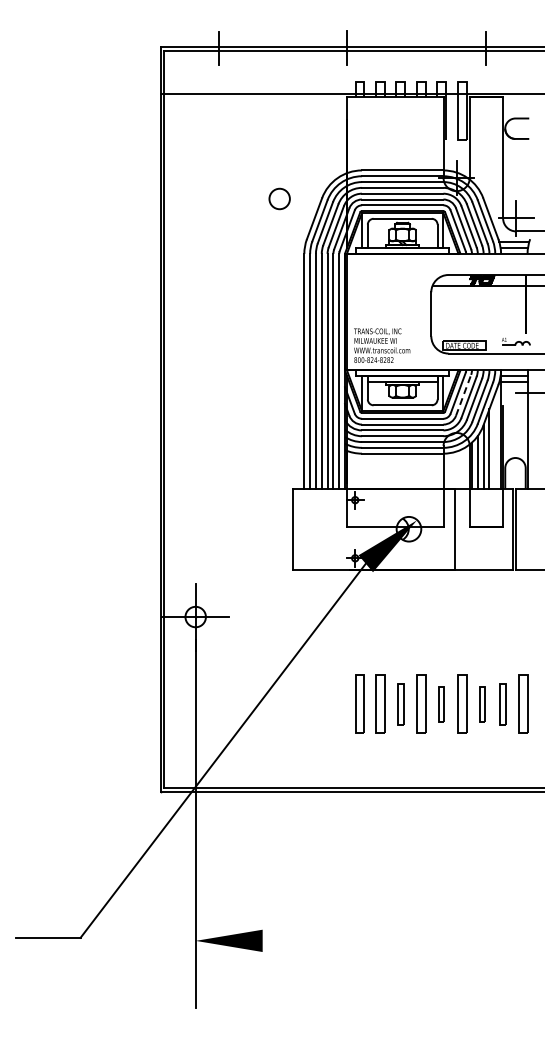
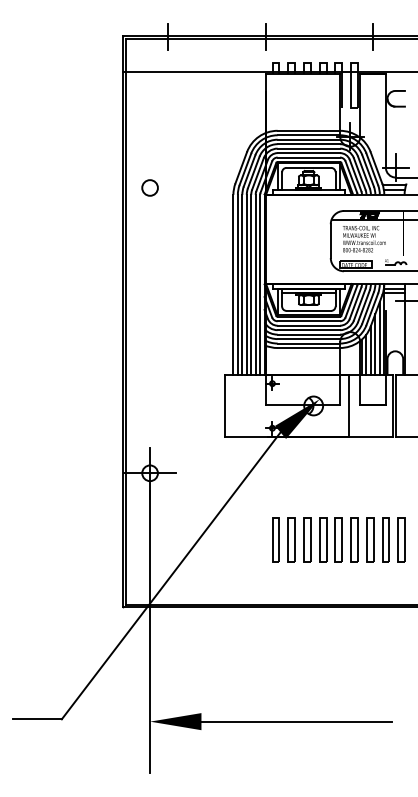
circle: (279, 198) -> (149, 187), moved
text: (382, 345) -> (364, 238), moved
line: (463, 395) -> (355, 303), dashed -> solid
line: (495, 440) -> (380, 337), added
part: (400, 703) -> (307, 539), size x1.43
part: (441, 703) -> (338, 539), size x1.67
part: (482, 703) -> (370, 539), size x1.67
part: (503, 703) -> (386, 539), size x1.43
line: (386, 940) -> (296, 721), added

